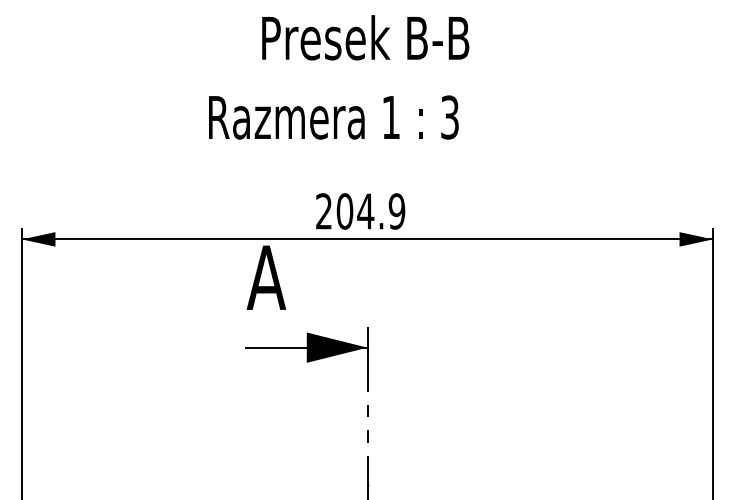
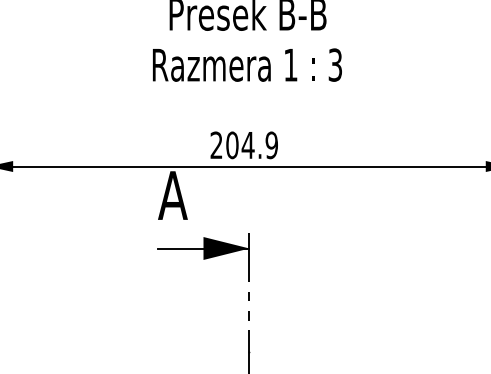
text: (333, 117) -> (247, 65), moved

